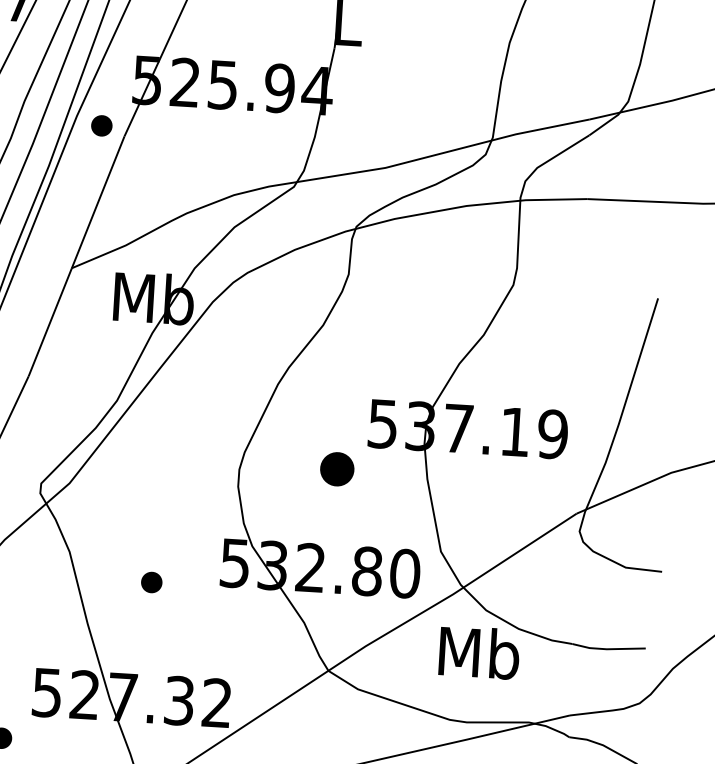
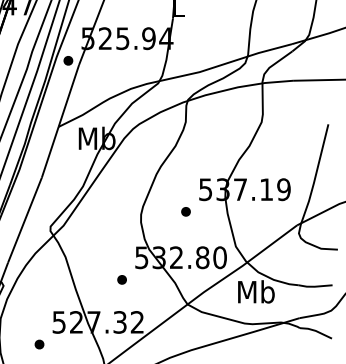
part: (336, 468) -> (185, 211), size x0.62
part: (150, 581) -> (121, 279), moved

